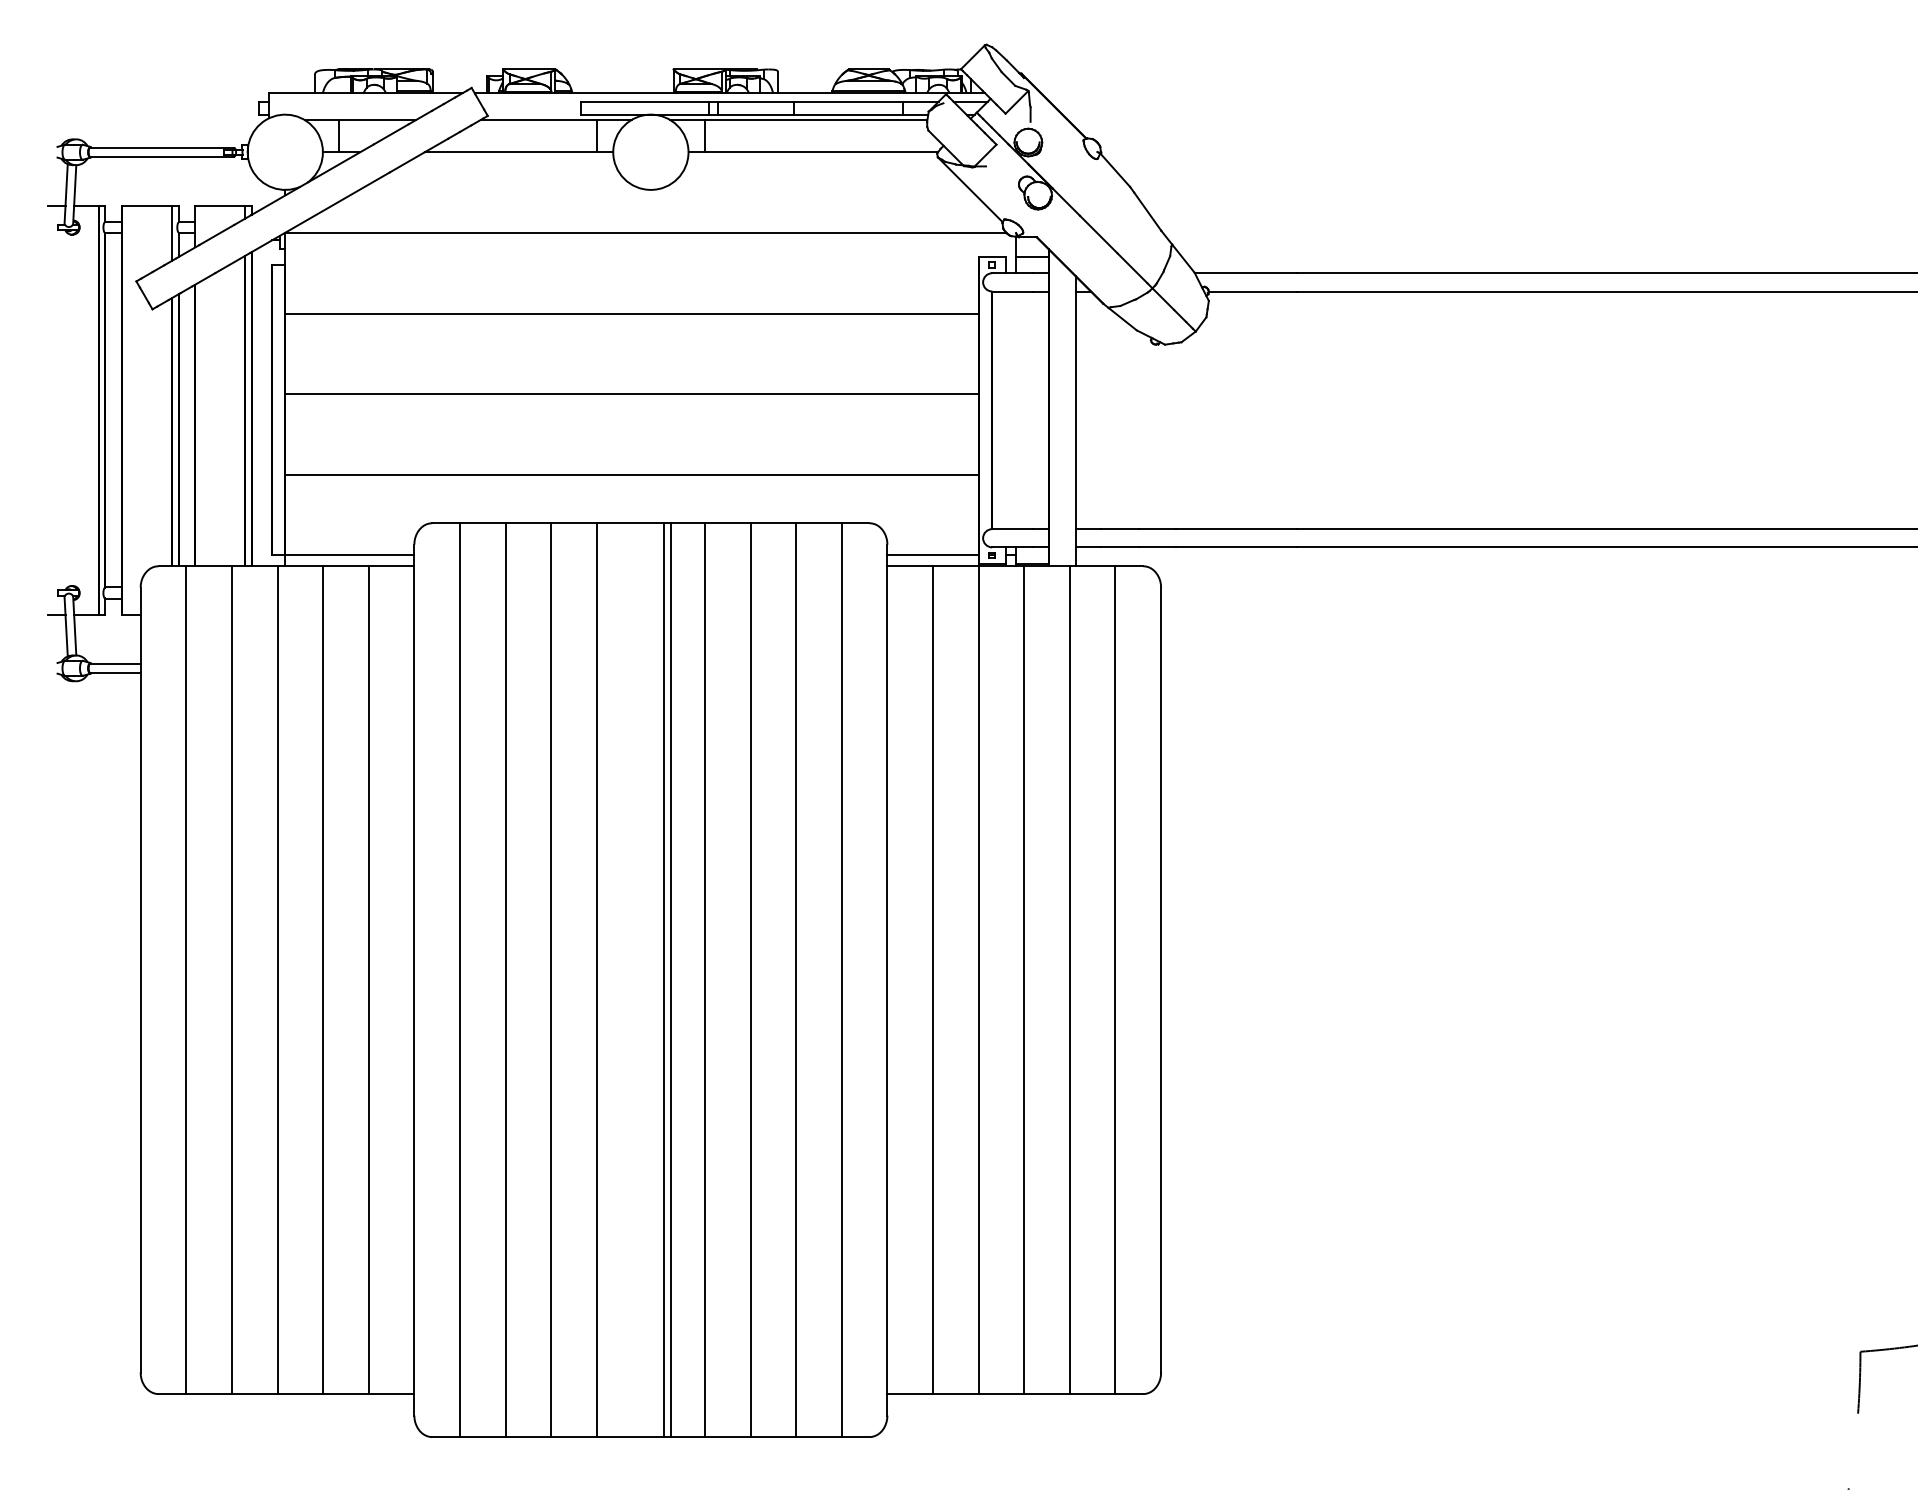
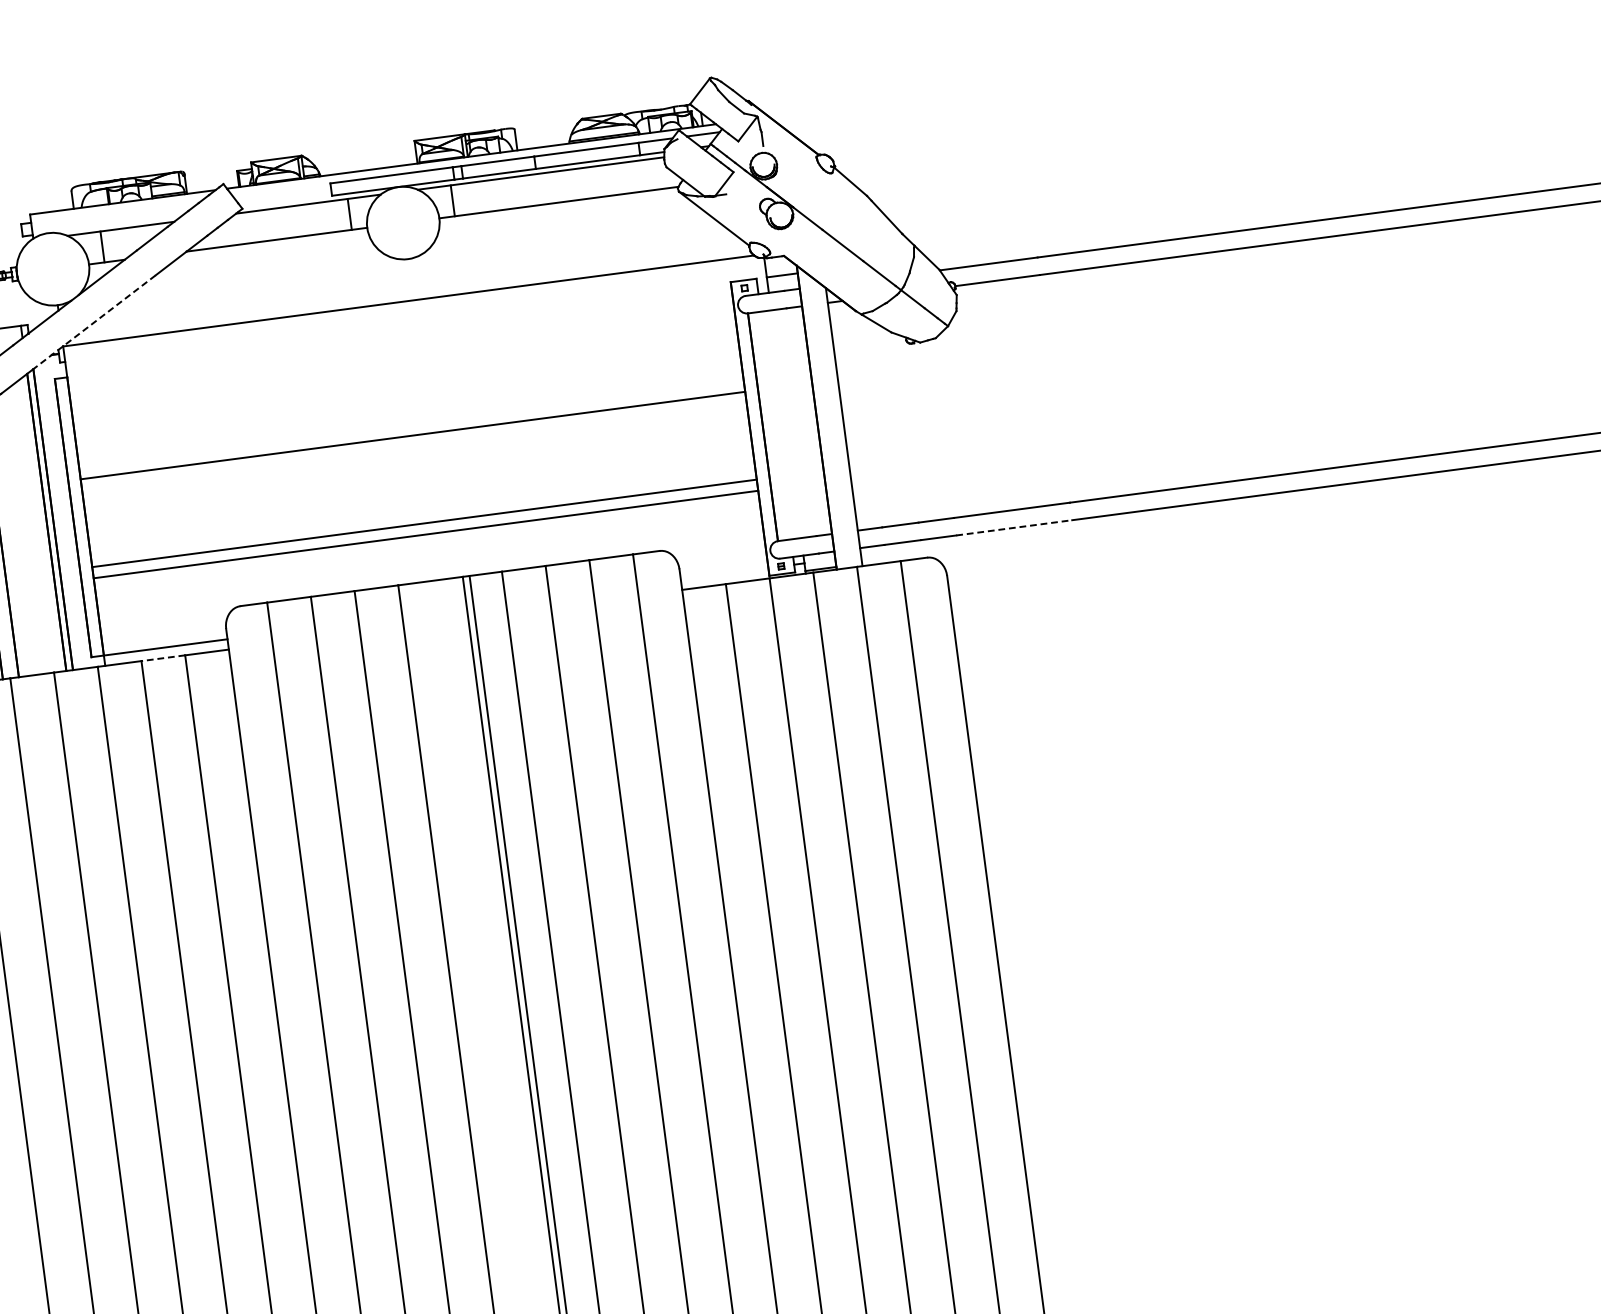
line: (320, 212) -> (94, 322), solid -> dashed
line: (631, 313) -> (412, 435), moved
line: (631, 394) -> (424, 523), moved
line: (1236, 547) -> (1014, 527), solid -> dashed
line: (932, 555) -> (724, 573), removed
line: (345, 566) -> (162, 658), solid -> dashed

